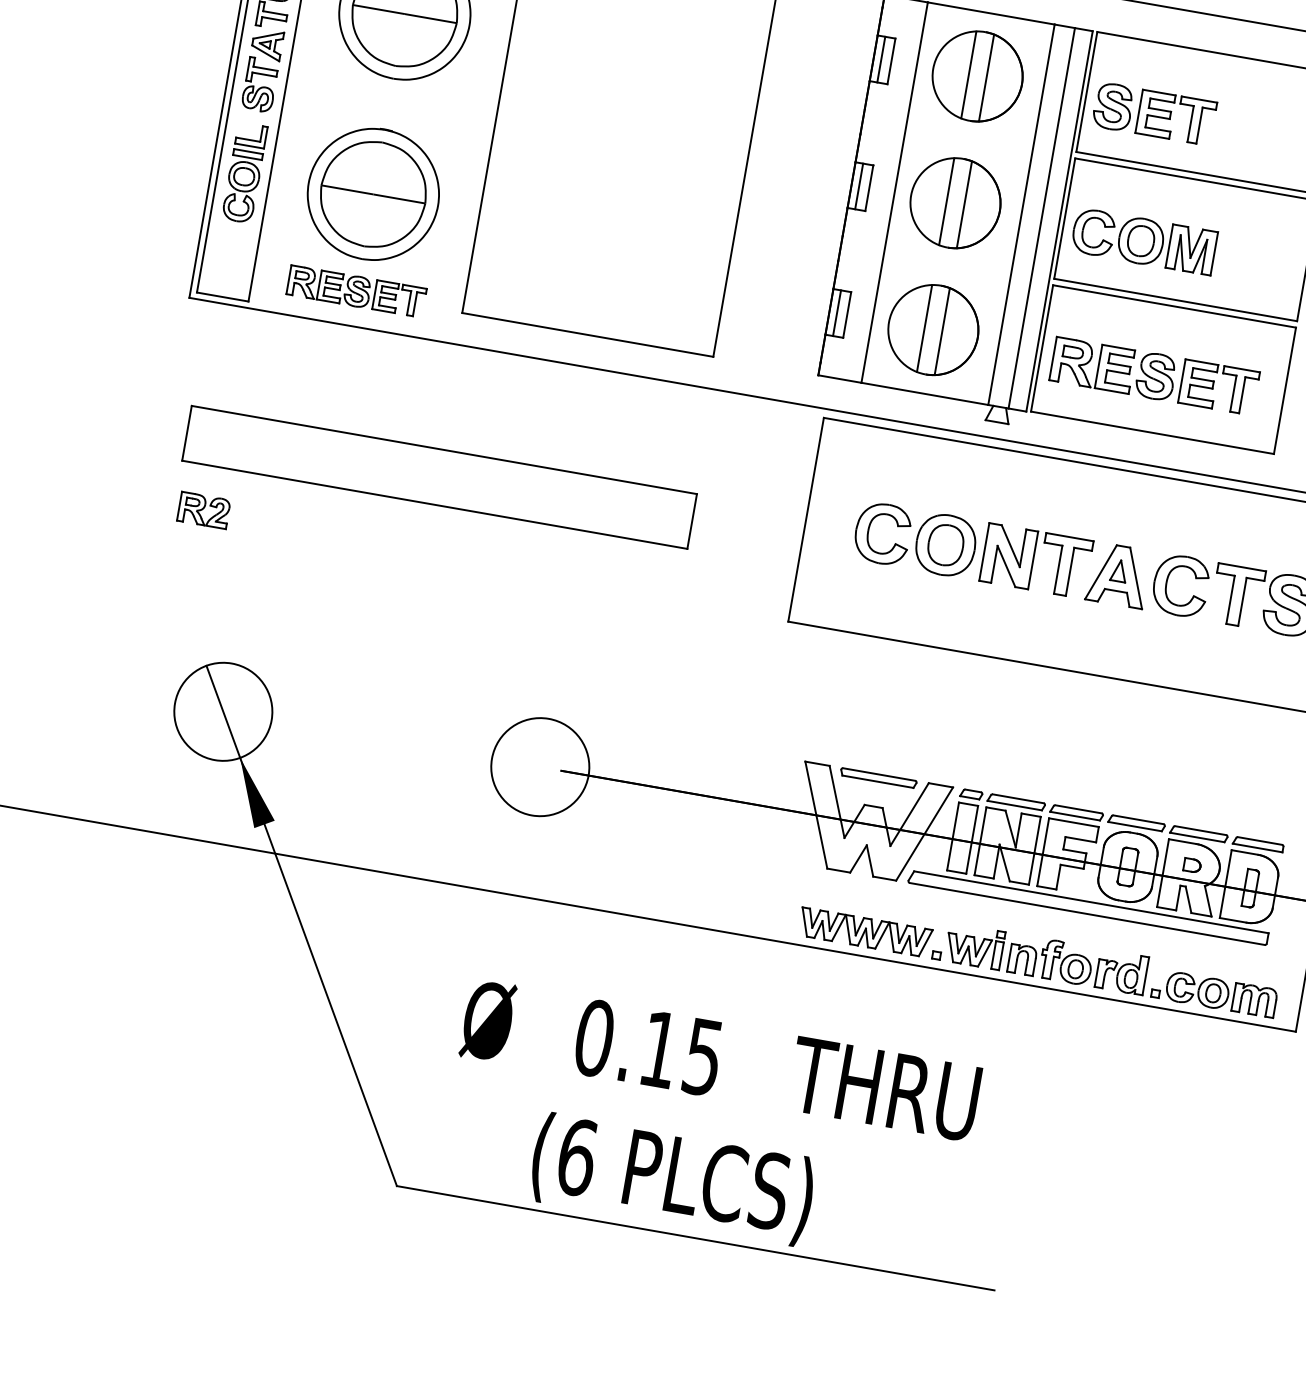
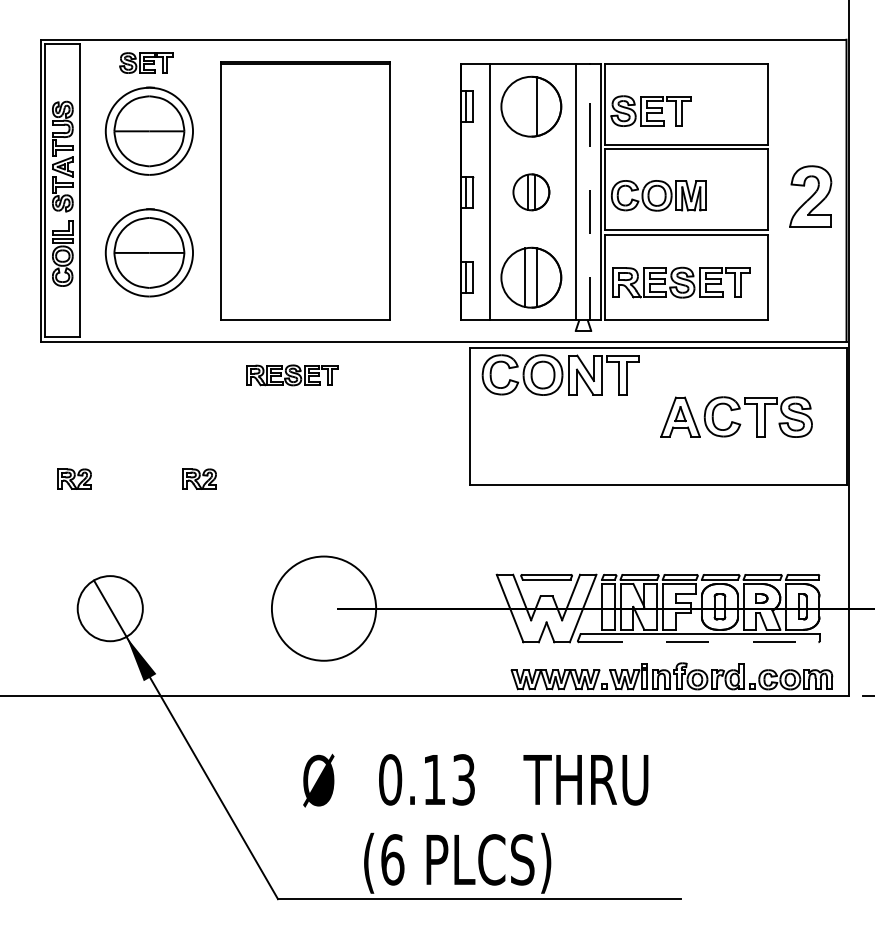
line: (969, 74) -> (525, 106), removed
part: (955, 203) -> (531, 192), size x0.6
line: (1041, 217) -> (589, 191), solid -> dashed
part: (356, 291) -> (292, 375), moved
part: (438, 477) -> (224, 430), removed
part: (389, 541) -> (199, 478), added
part: (971, 548) -> (560, 374), moved
circle: (539, 766) -> (323, 608), size x1.6
line: (1086, 914) -> (698, 642), solid -> dashed
text: (702, 1056) -> (463, 779), 0.15 -> 0.13

